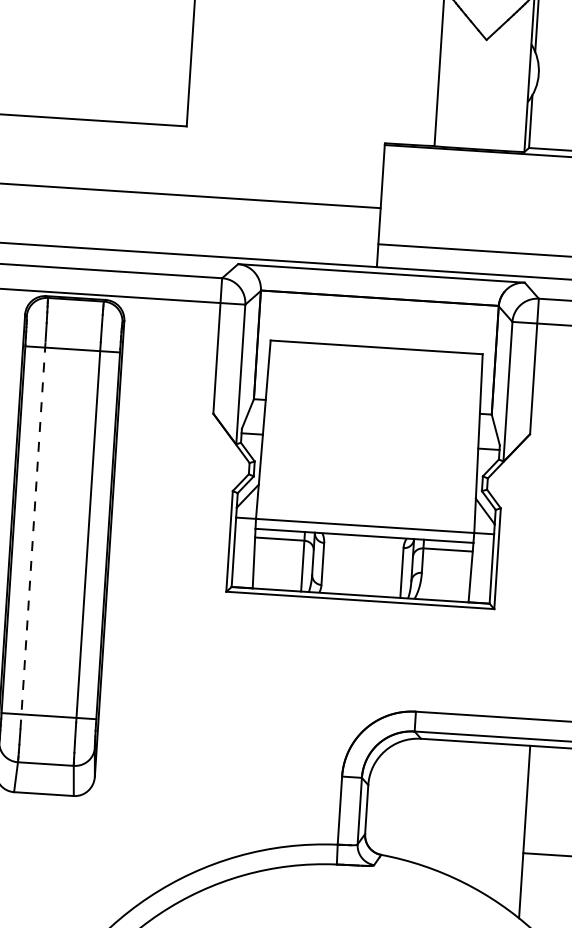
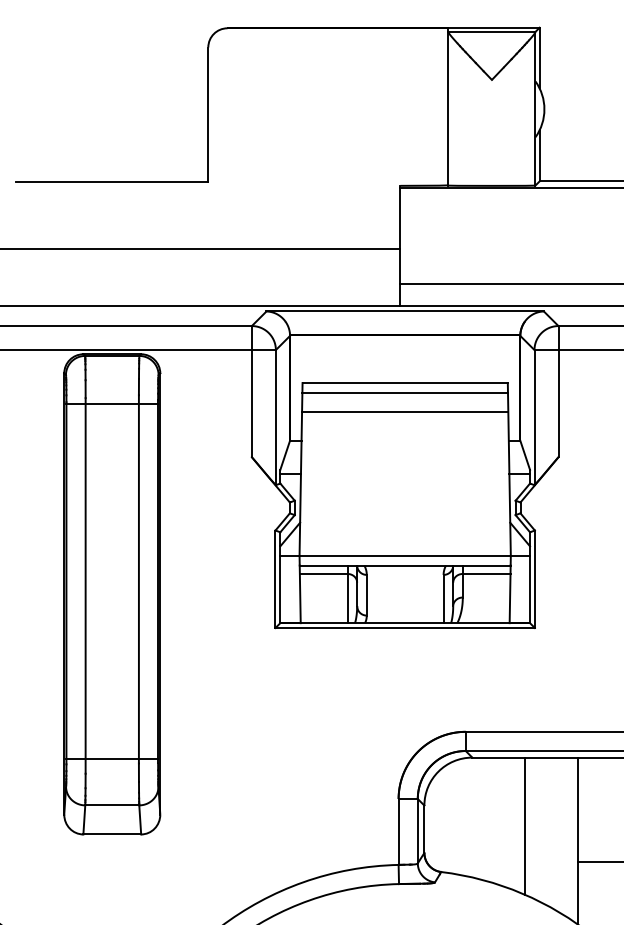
line: (375, 357) -> (404, 392), added
line: (375, 376) -> (405, 411), added
line: (32, 535) -> (85, 585), dashed -> solid
line: (471, 812) -> (525, 825), added

